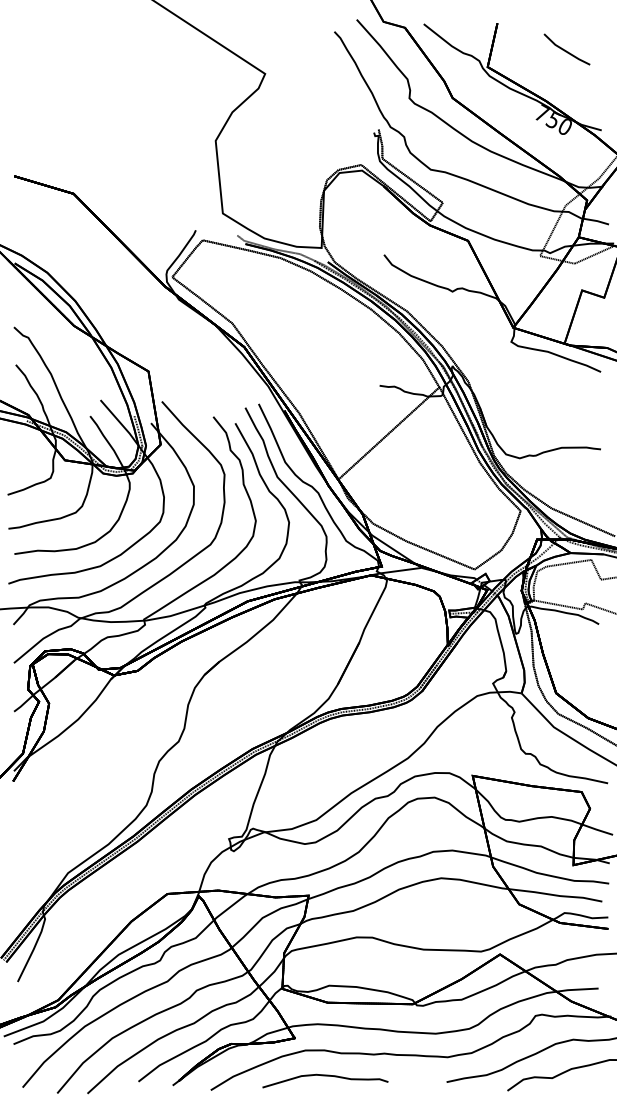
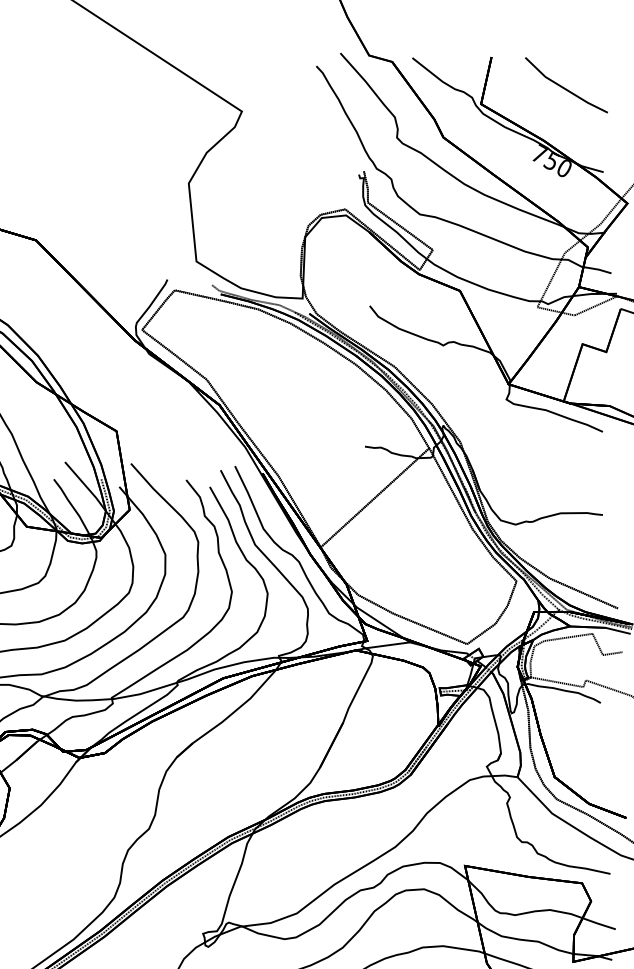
part: (566, 49) -> (565, 85), size x1.67

